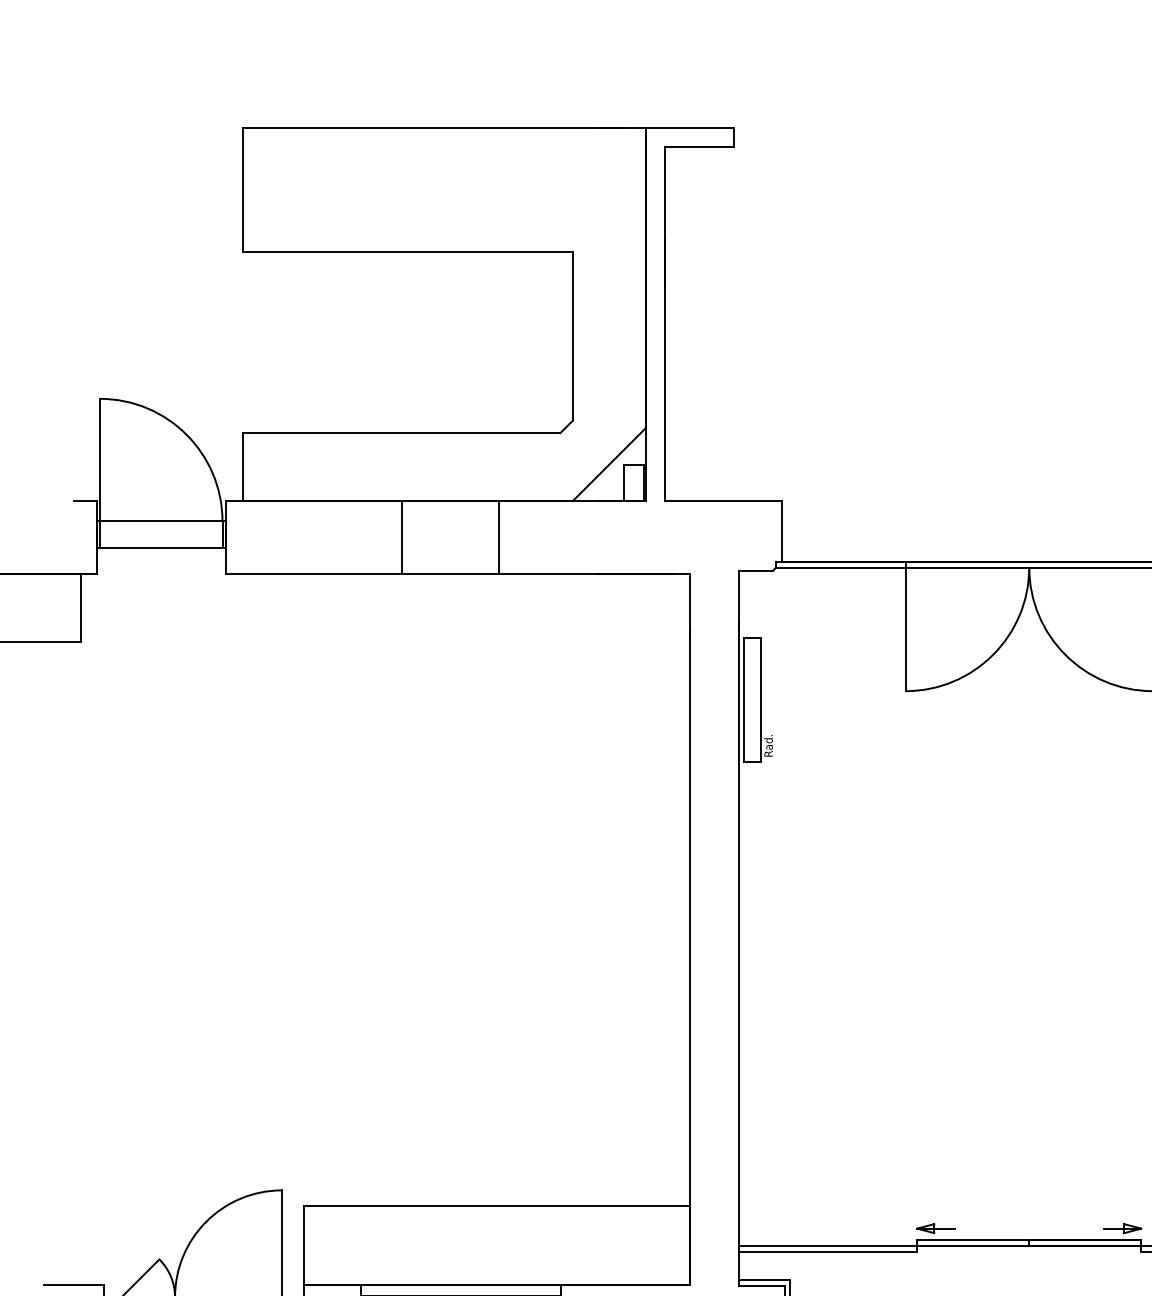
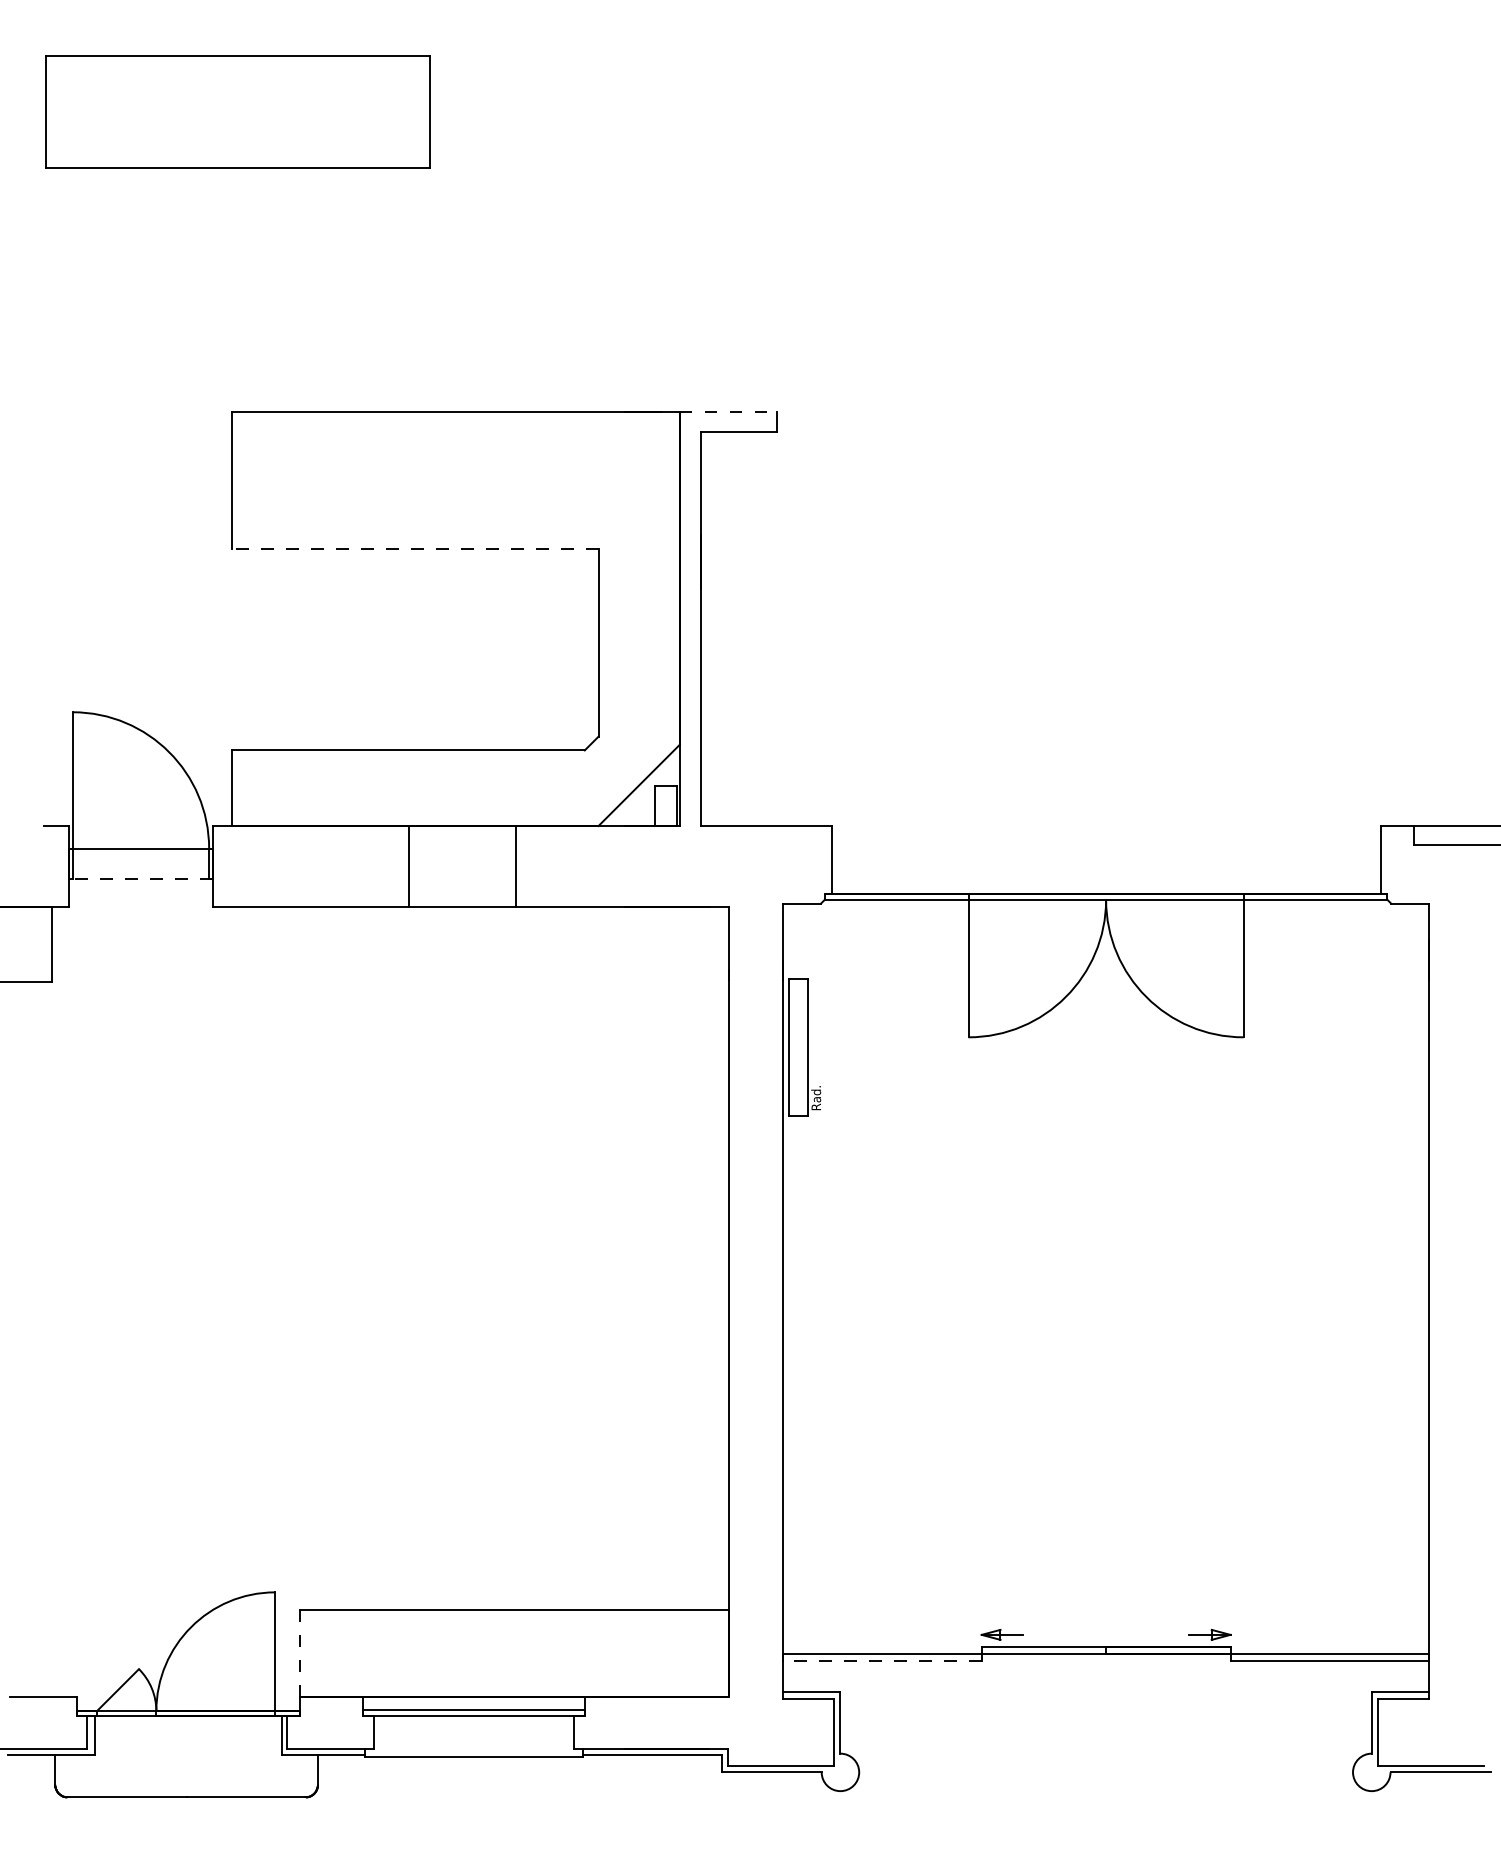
line: (689, 128) -> (728, 411), solid -> dashed
line: (407, 252) -> (414, 549), solid -> dashed
line: (160, 548) -> (140, 878), solid -> dashed
line: (303, 1245) -> (299, 1653), solid -> dashed
line: (827, 1252) -> (881, 1661), solid -> dashed

